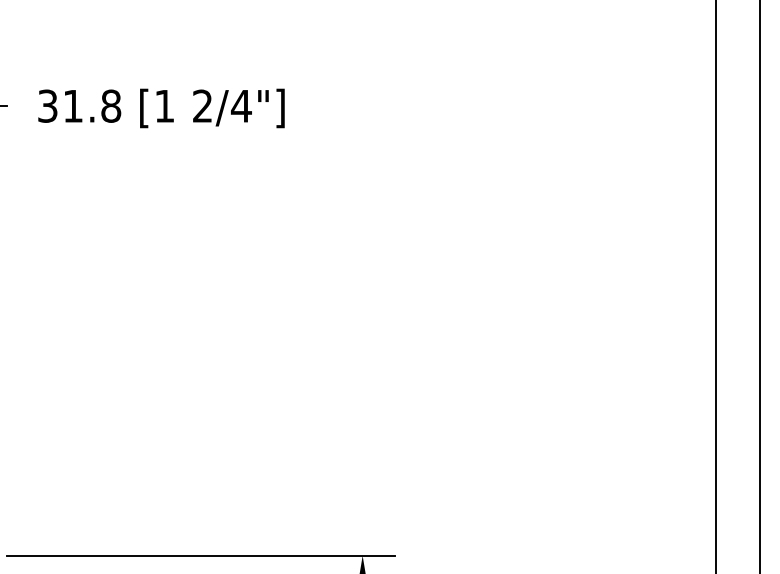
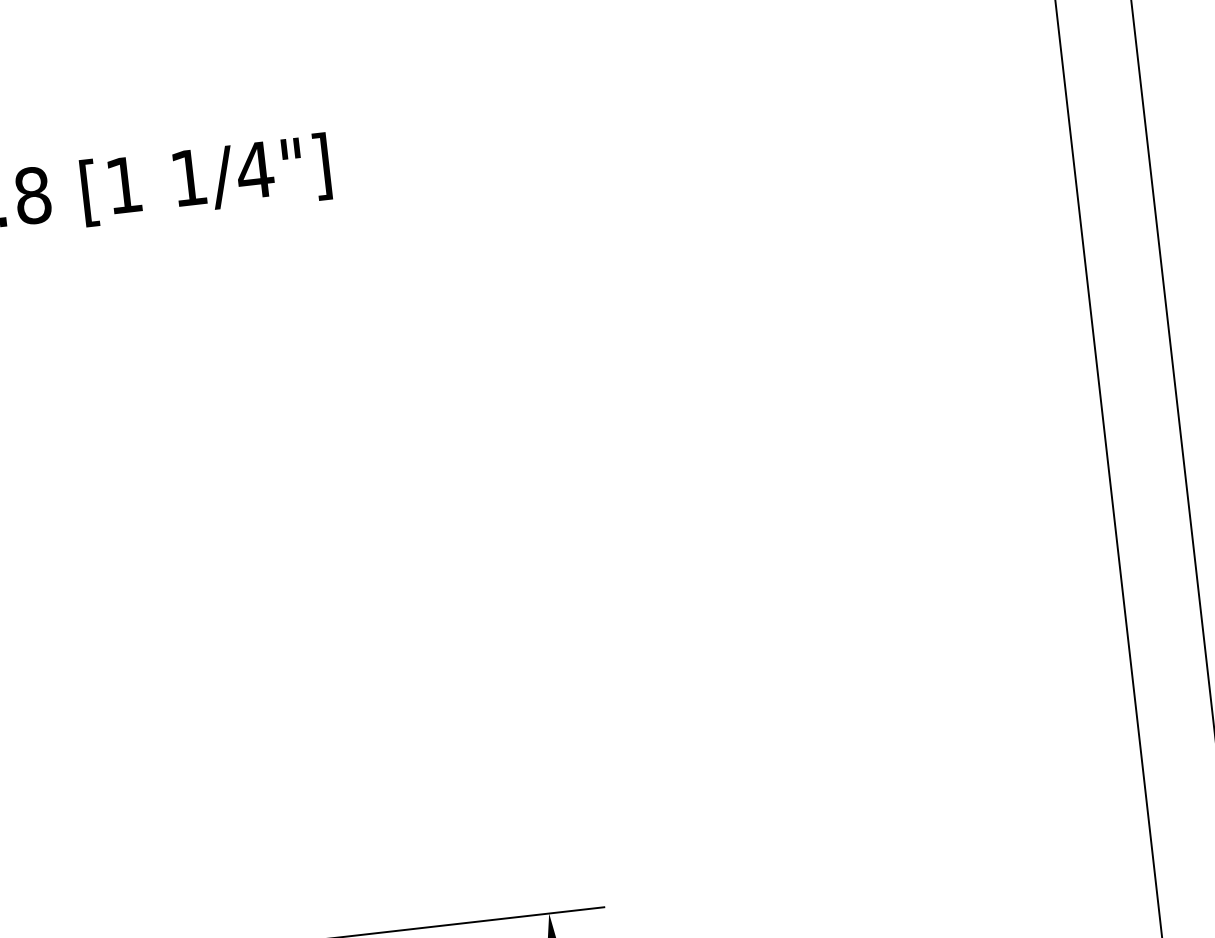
text: (202, 105) -> (188, 176), 2/4"] -> 1/4"]

